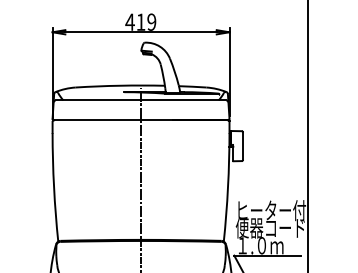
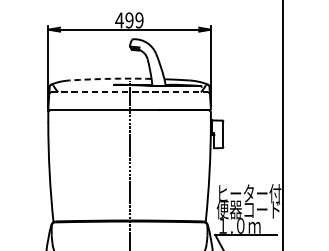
text: (140, 21) -> (129, 19), 419 -> 499
arc: (120, 85) -> (110, 78), solid -> dashed
line: (141, 100) -> (130, 92), solid -> dashed

